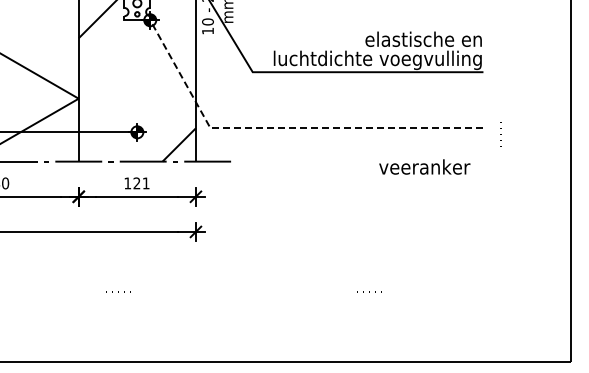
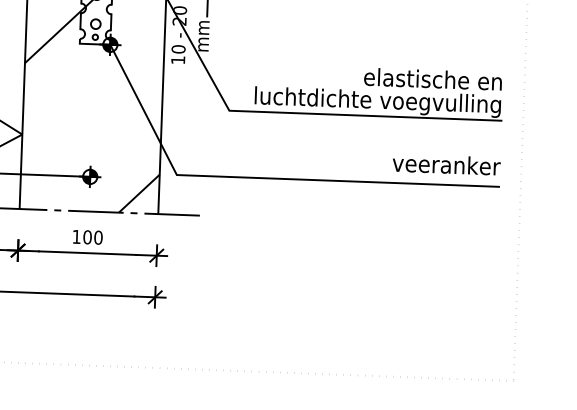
line: (284, 128) -> (264, 178), dashed -> solid
text: (424, 166) -> (446, 164), moved
text: (141, 183) -> (92, 237), 121 -> 100

